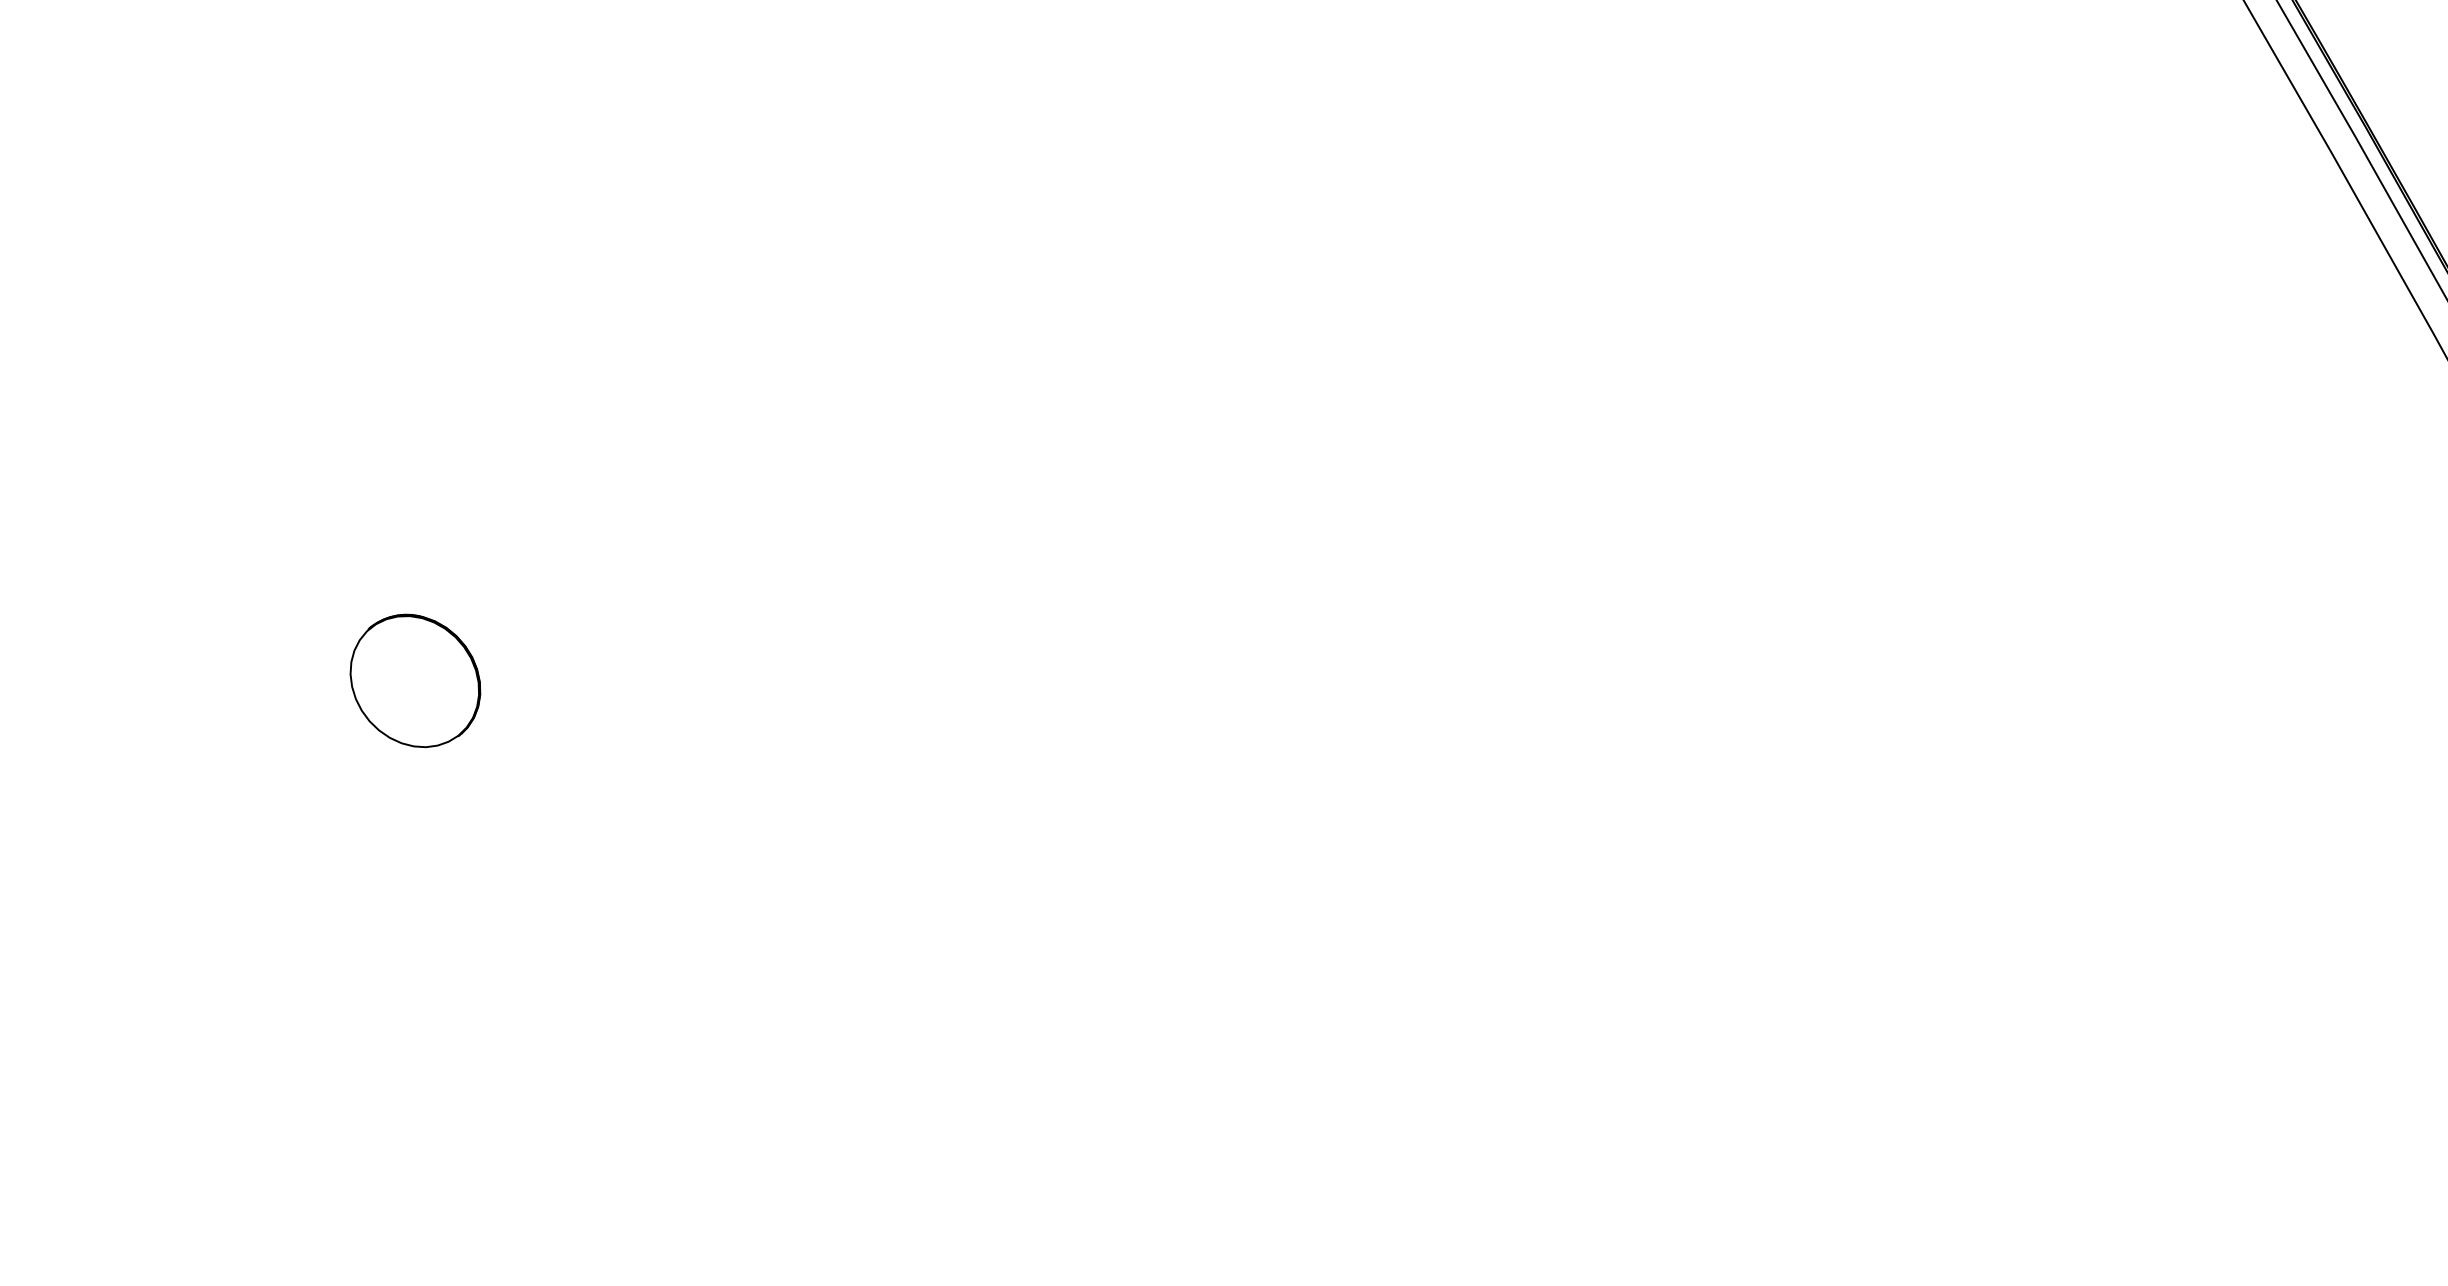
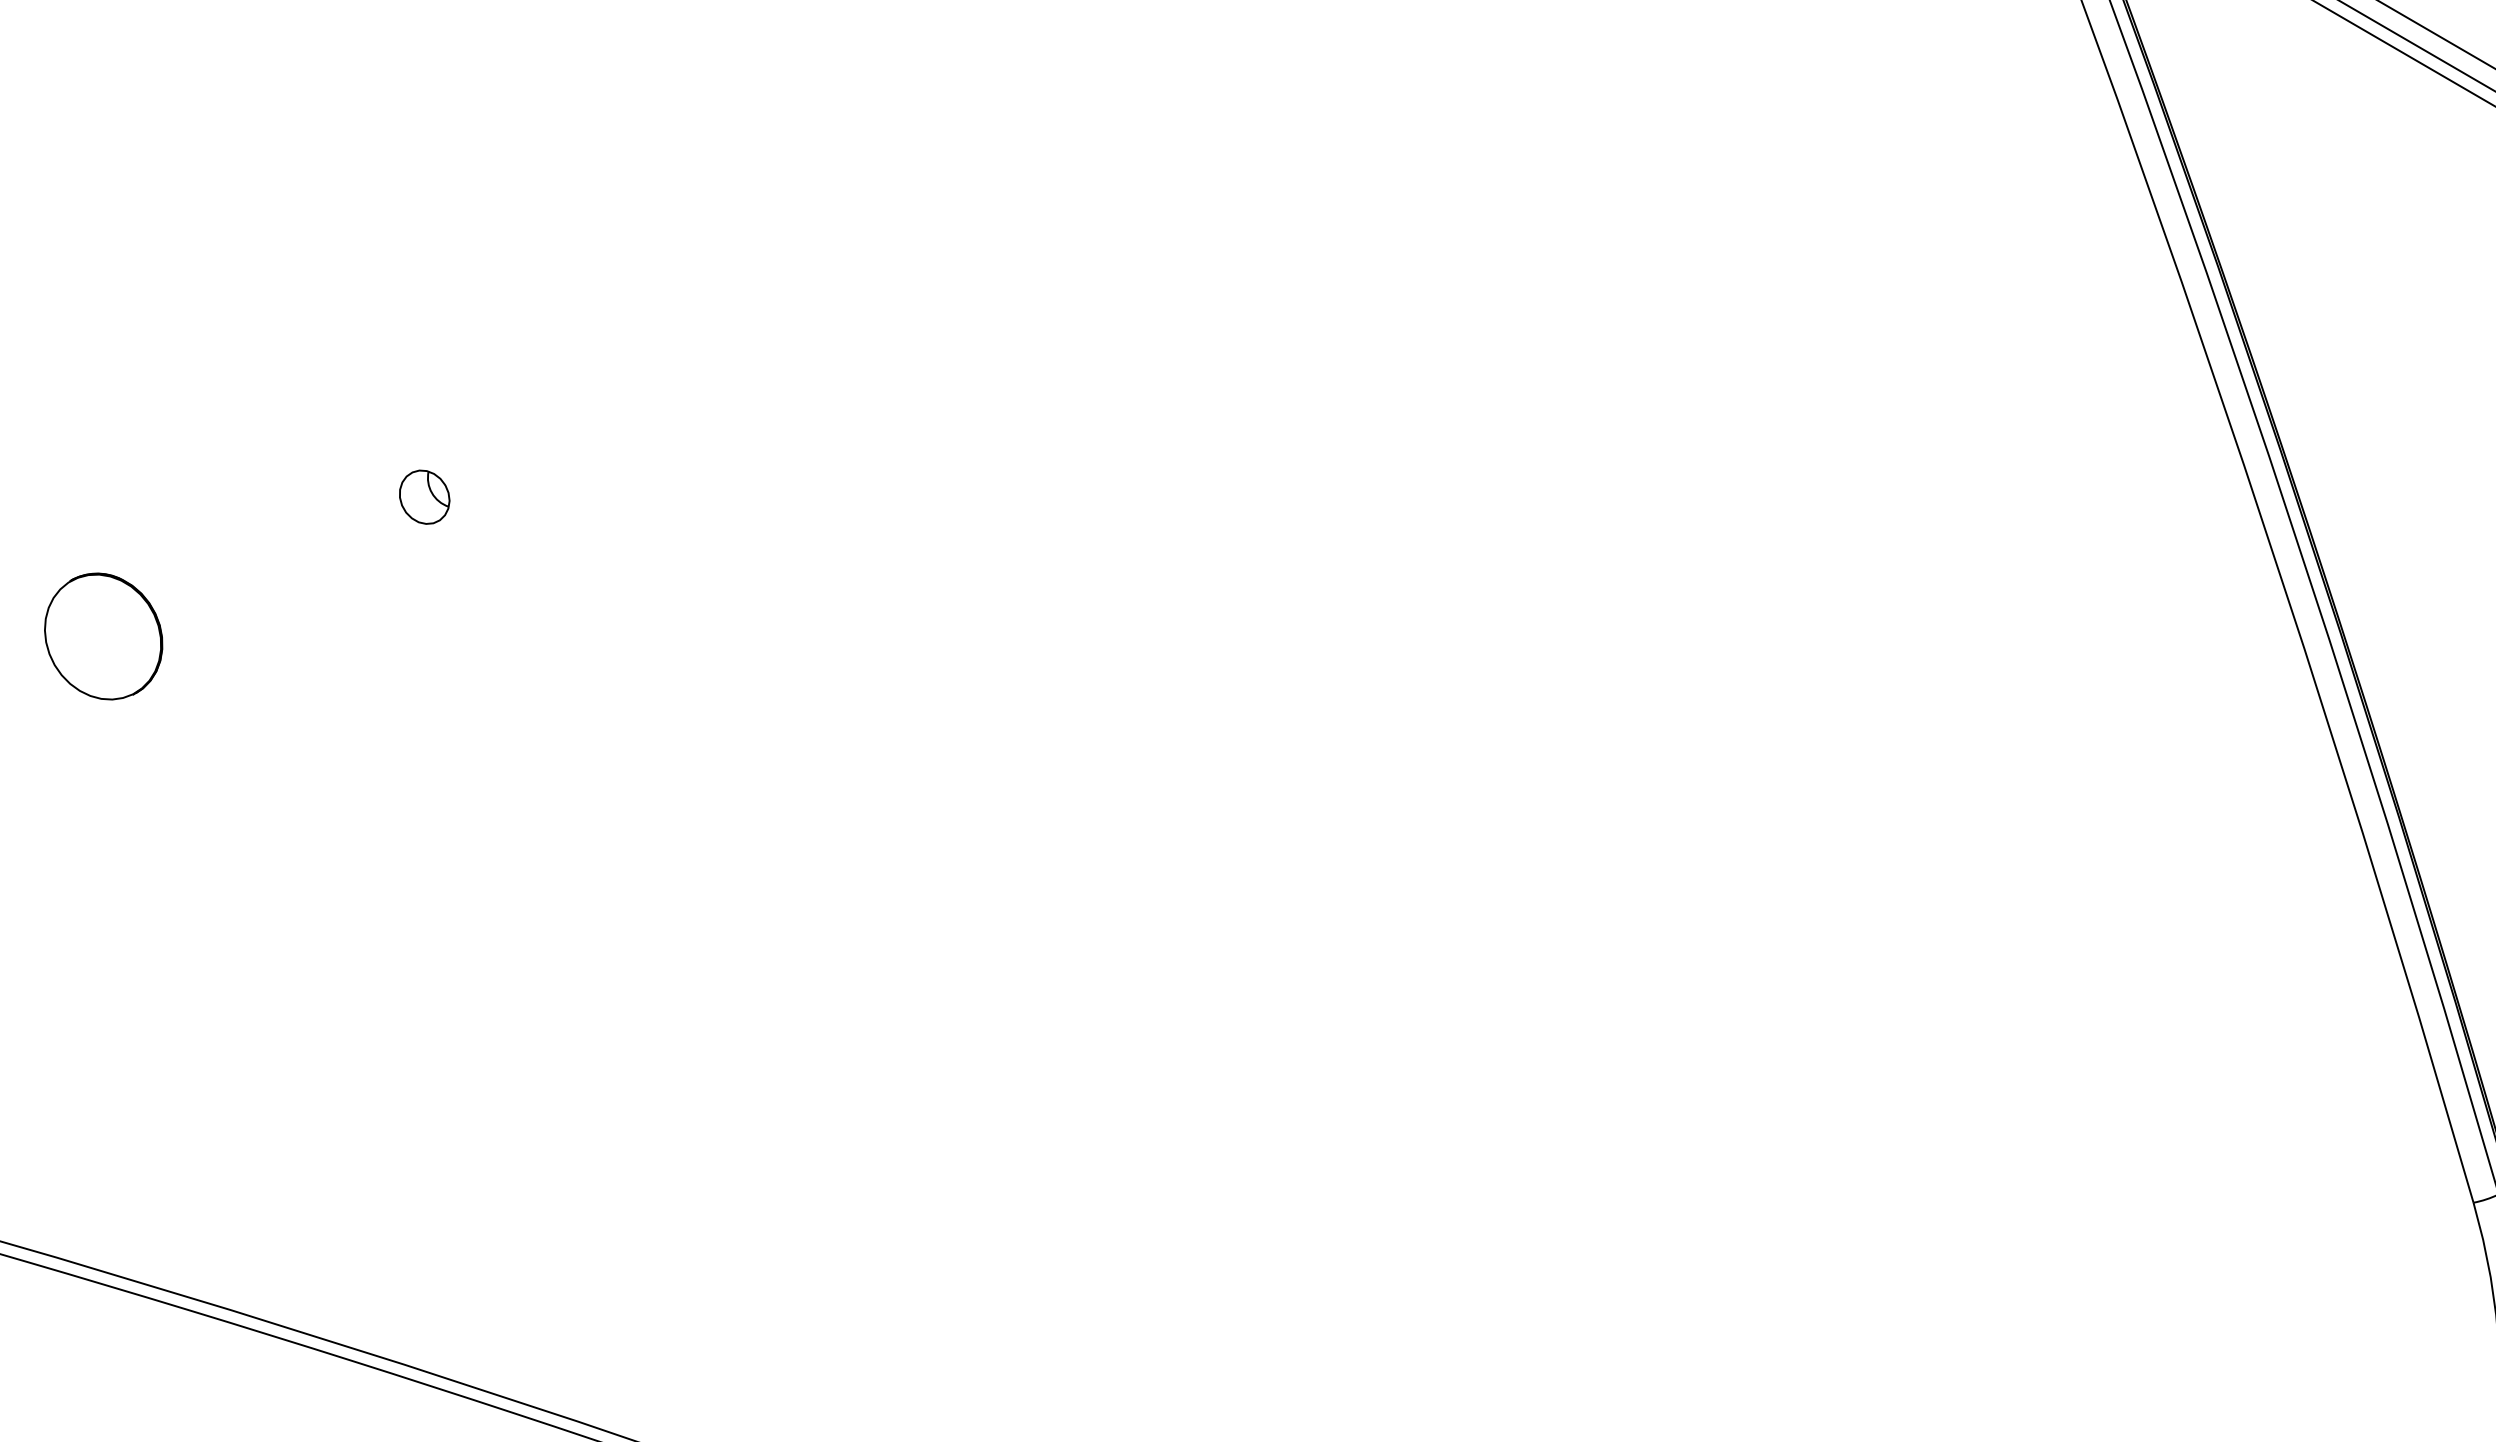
part: (417, 565) -> (424, 496), added
part: (415, 680) -> (103, 636), moved

